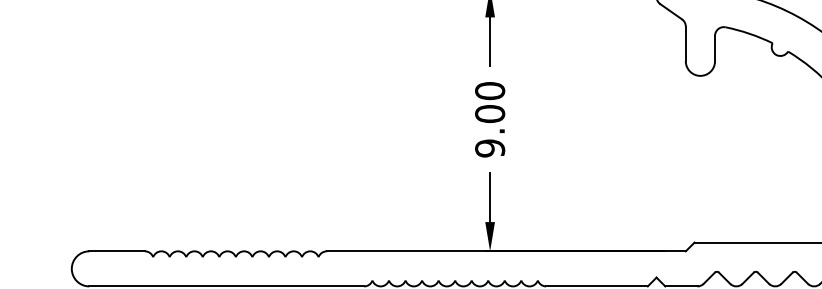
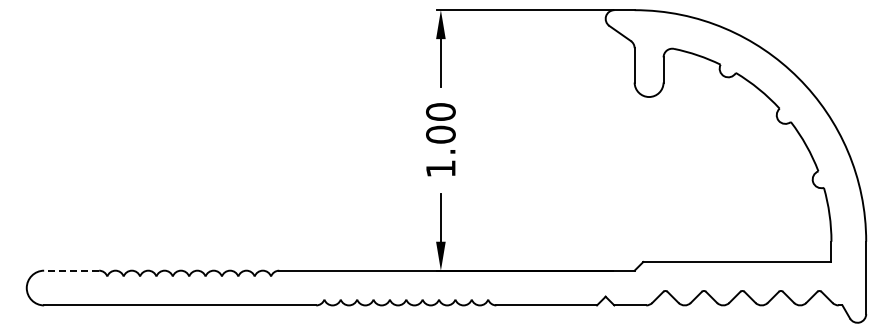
text: (489, 148) -> (440, 168), 9.00 -> 1.00
line: (116, 251) -> (71, 270), solid -> dashed

